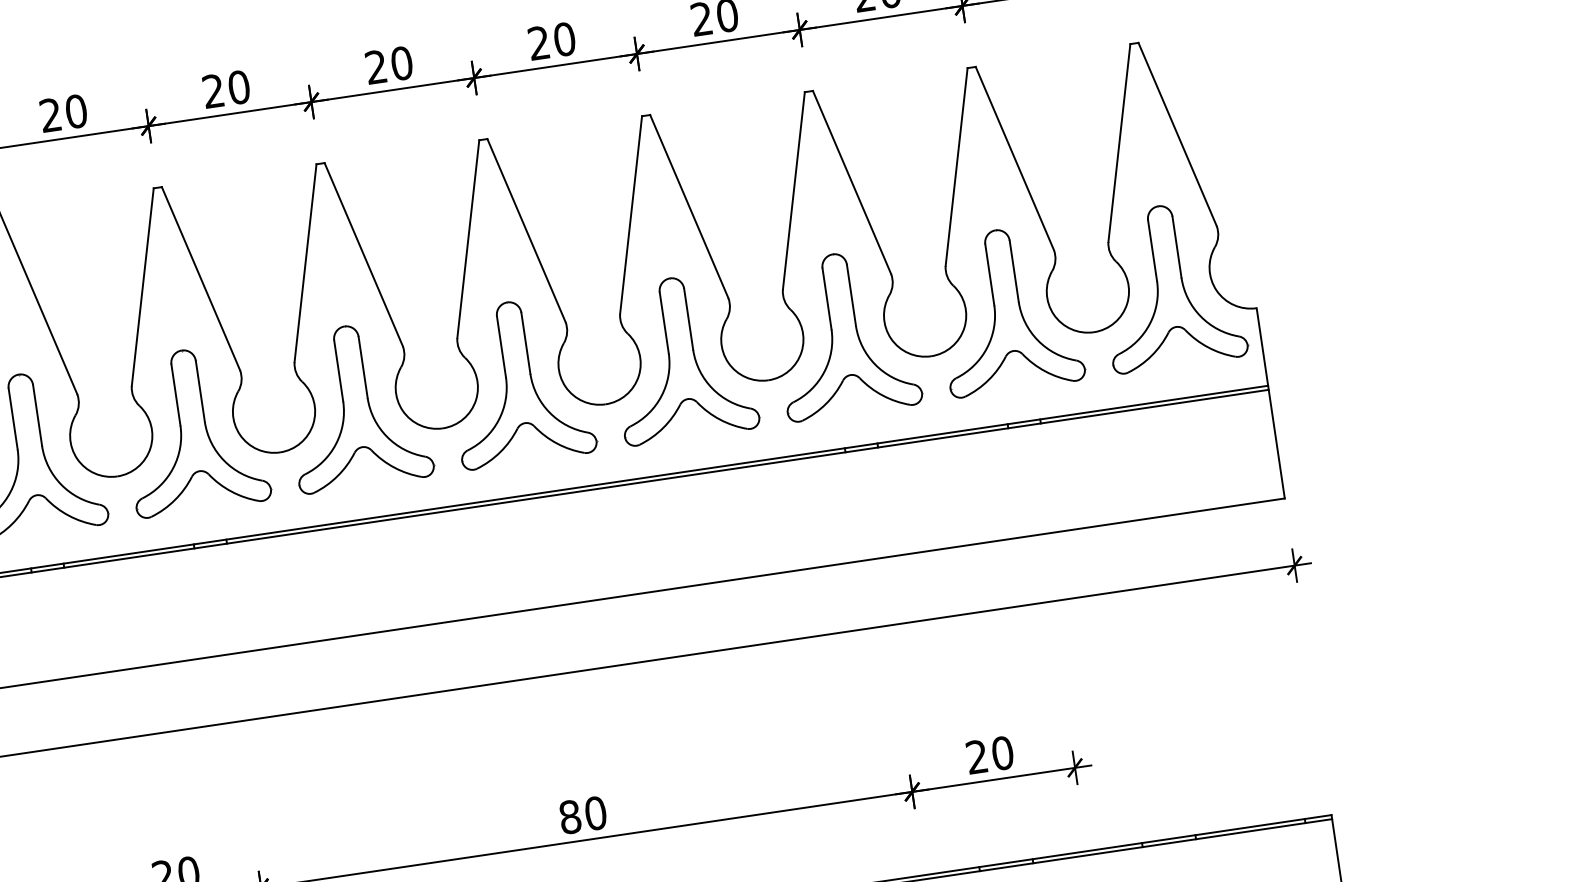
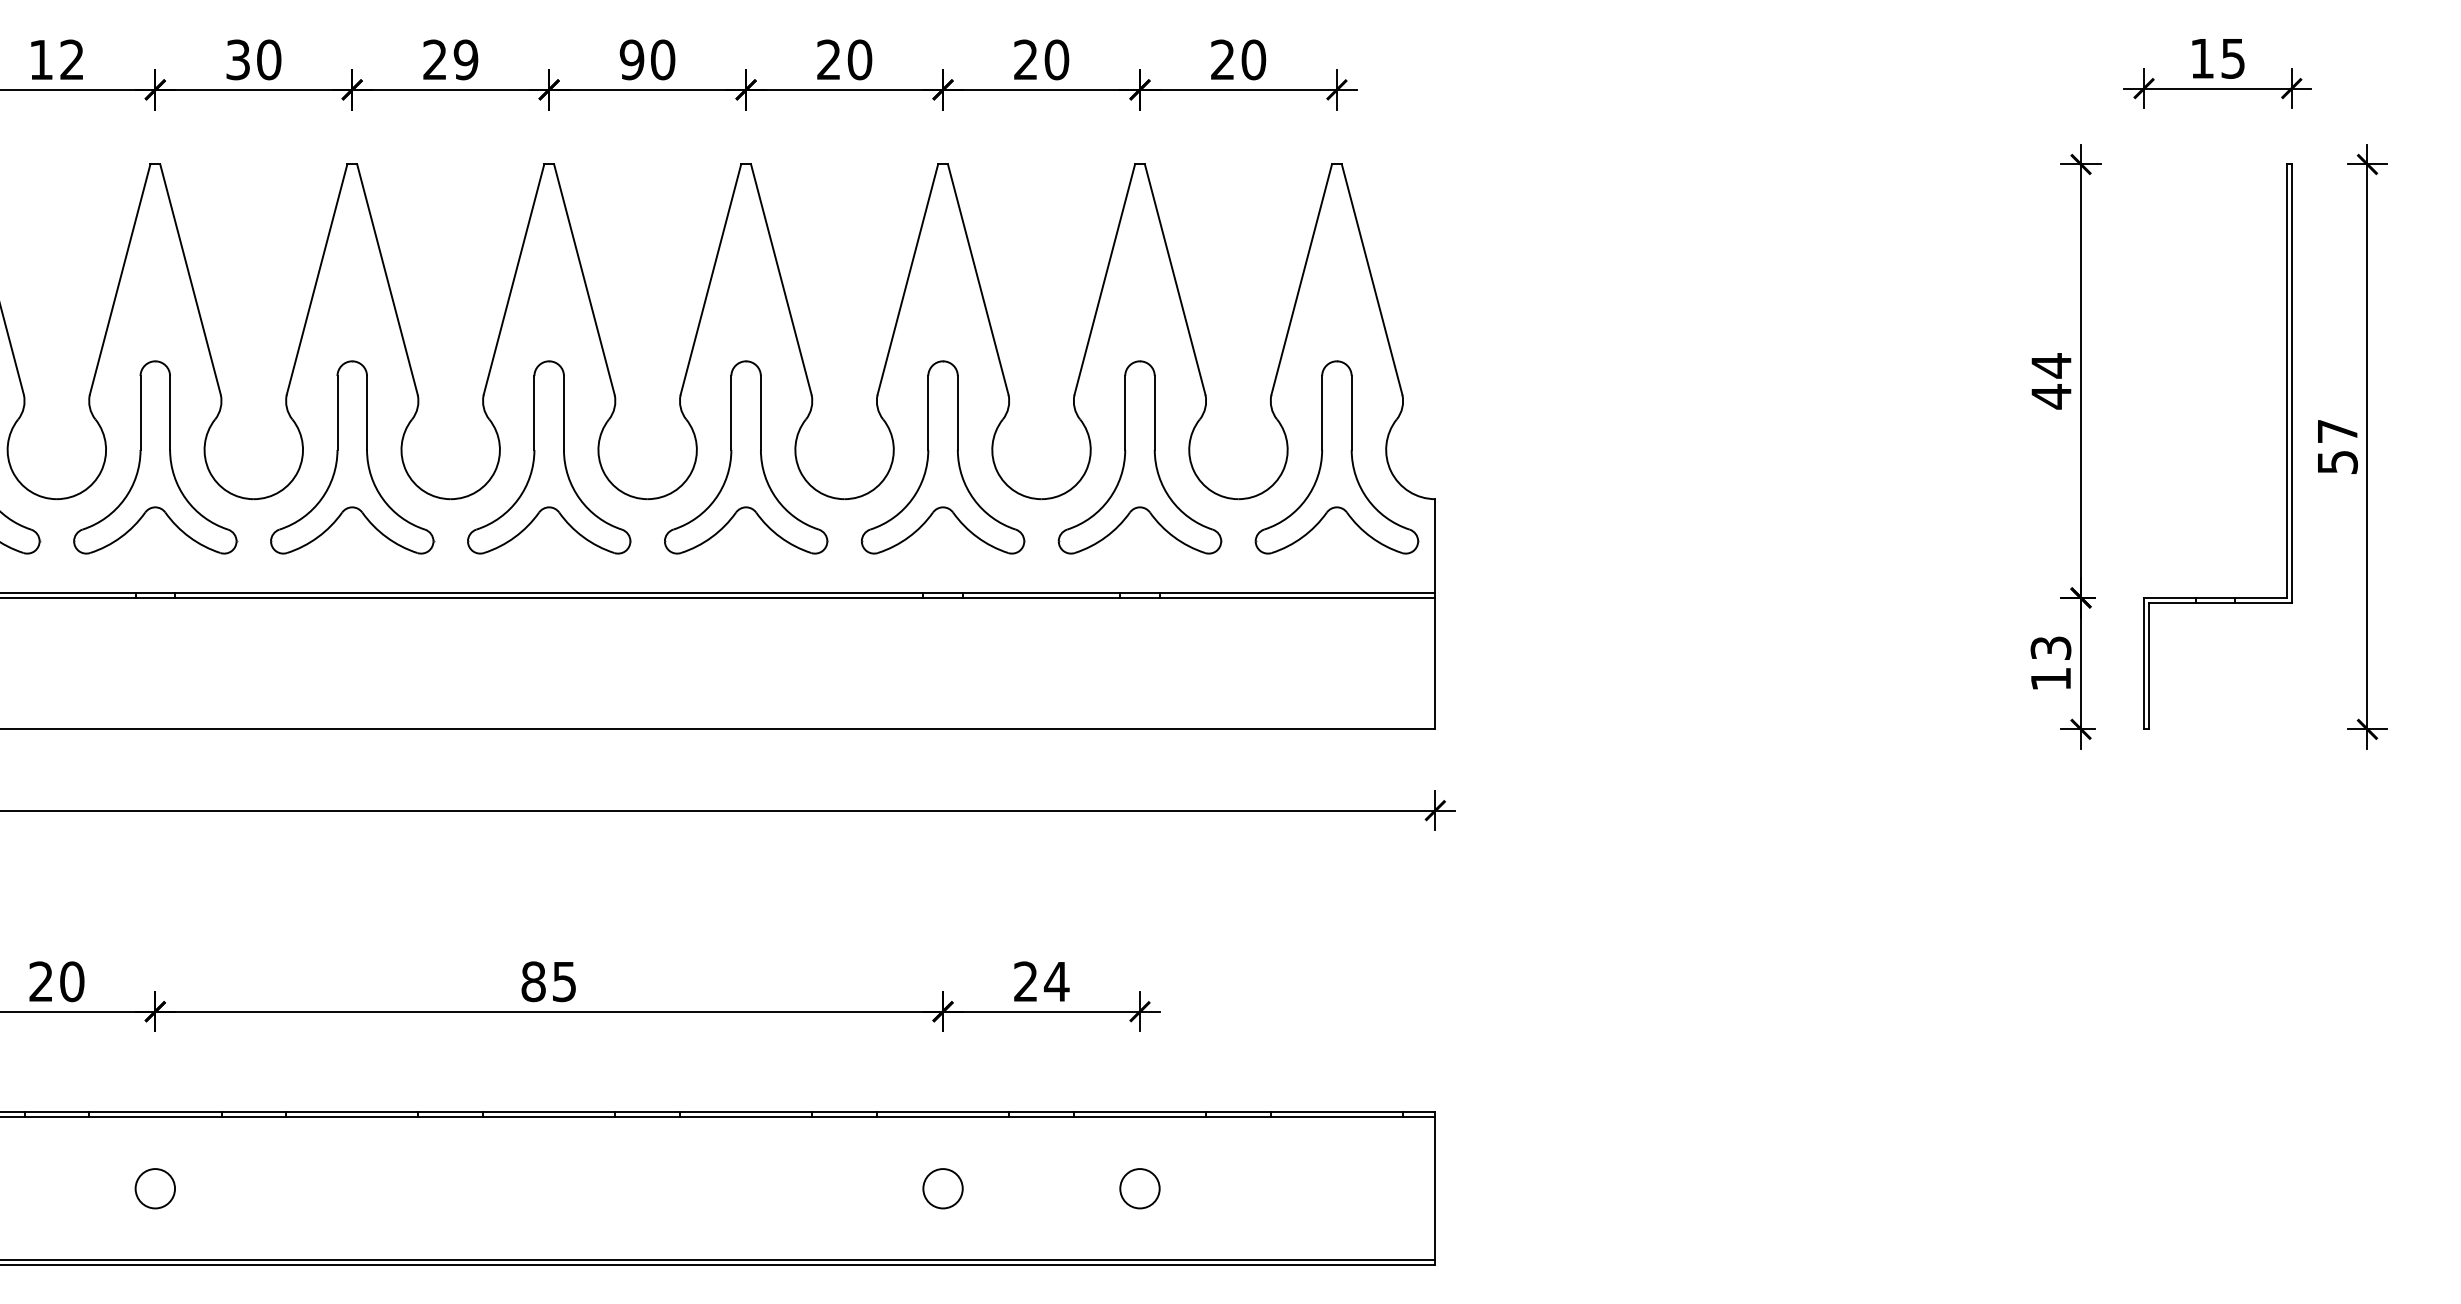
text: (538, 42) -> (631, 59), 20 -> 90
text: (401, 63) -> (465, 59), 20 -> 29
text: (212, 91) -> (237, 59), 20 -> 30
text: (63, 113) -> (56, 59), 20 -> 12
text: (1002, 753) -> (1056, 981), 20 -> 24
text: (595, 813) -> (564, 981), 80 -> 85

